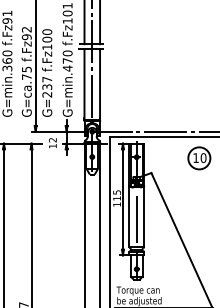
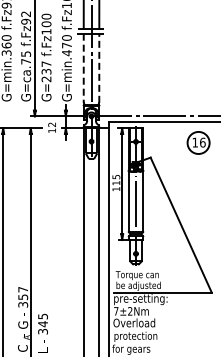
line: (84, 83) -> (83, 68), solid -> dashed
line: (100, 83) -> (99, 68), solid -> dashed
text: (203, 157) -> (202, 142), 10 -> 16

